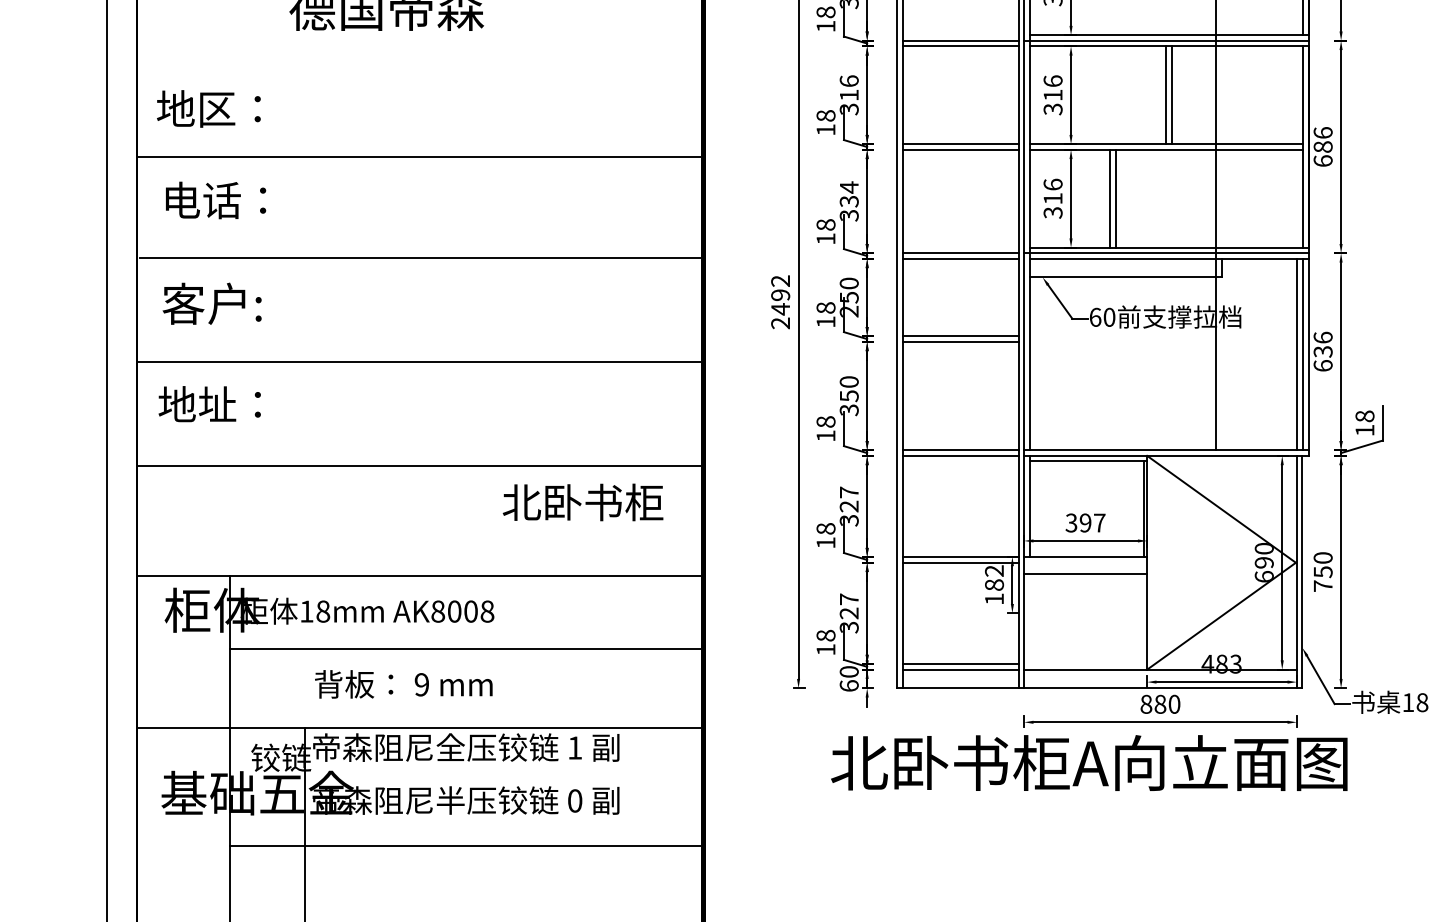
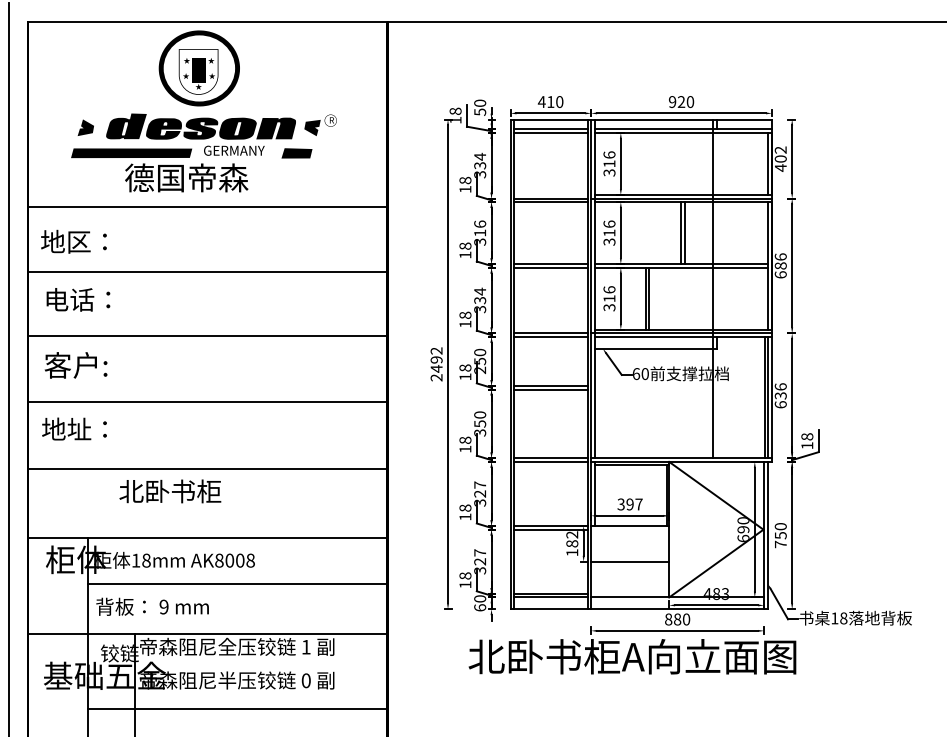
line: (419, 54) -> (207, 207), added
text: (583, 502) -> (170, 491), moved
line: (1086, 573) -> (630, 561), moved
text: (403, 683) -> (152, 606), moved

